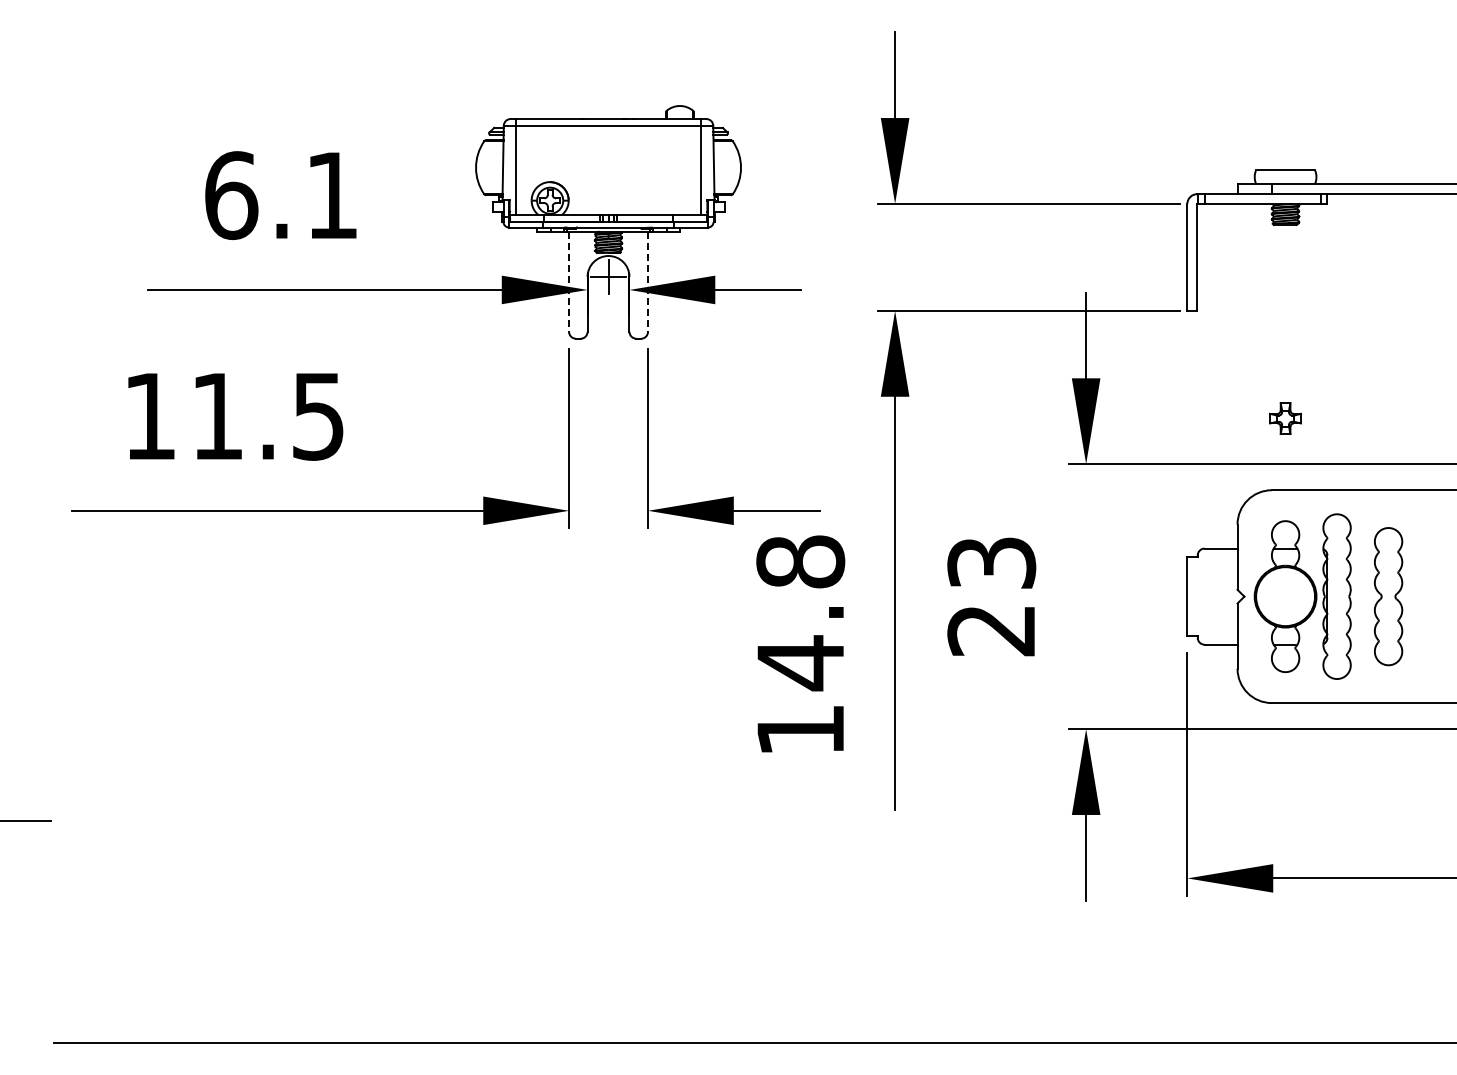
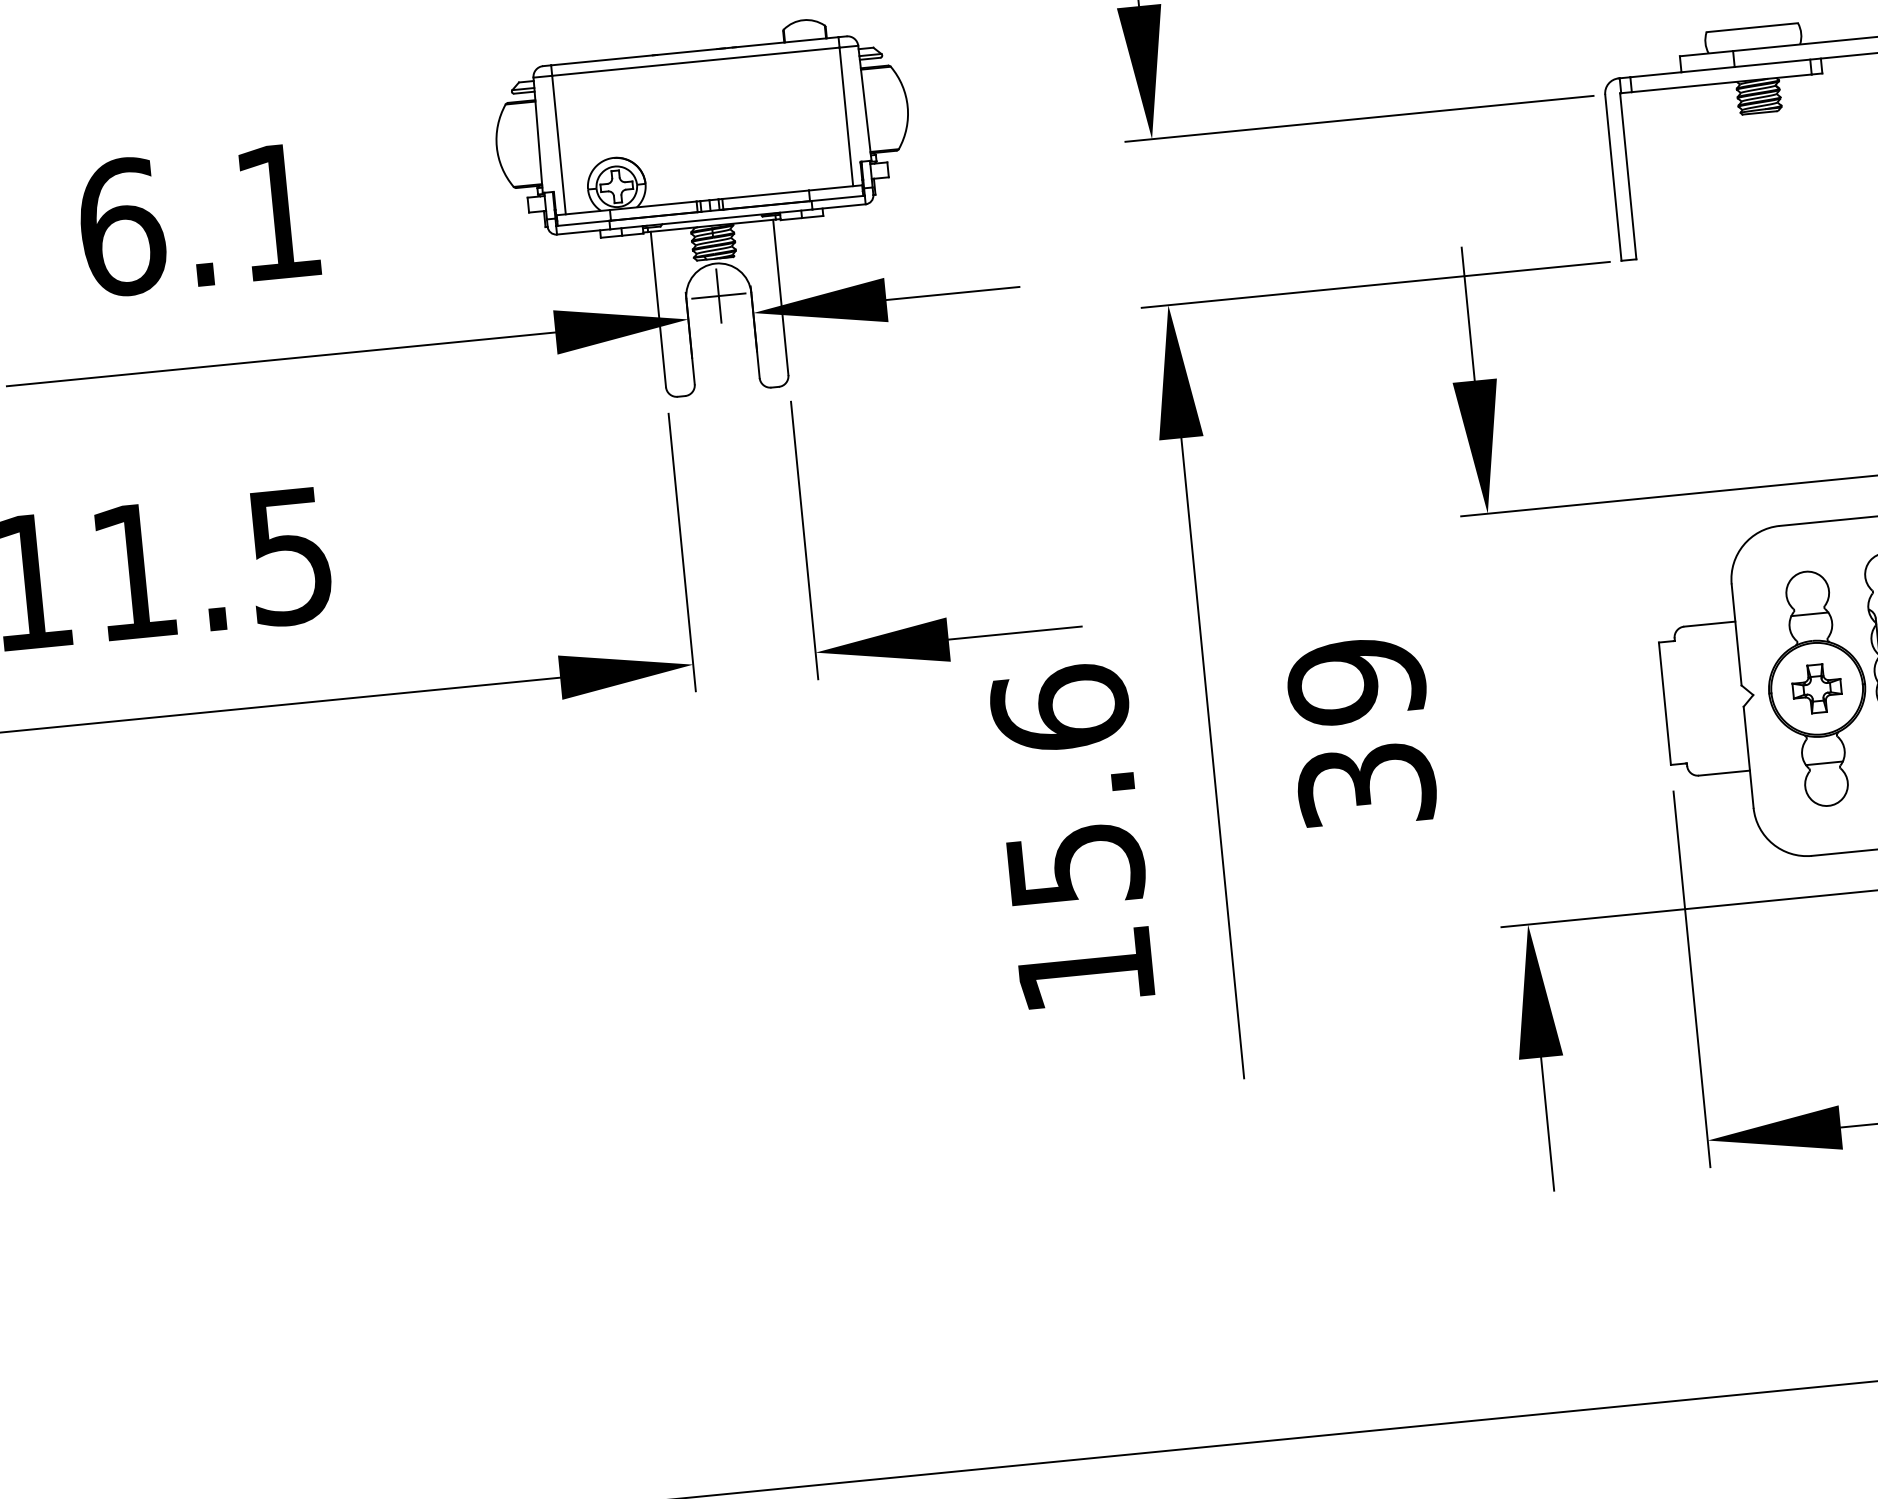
line: (569, 282) -> (659, 310), dashed -> solid
line: (648, 282) -> (781, 298), dashed -> solid
part: (1285, 418) -> (1816, 688), moved
text: (991, 596) -> (1361, 733), 23 -> 39
text: (800, 612) -> (1067, 787), 14.8 -> 15.6

